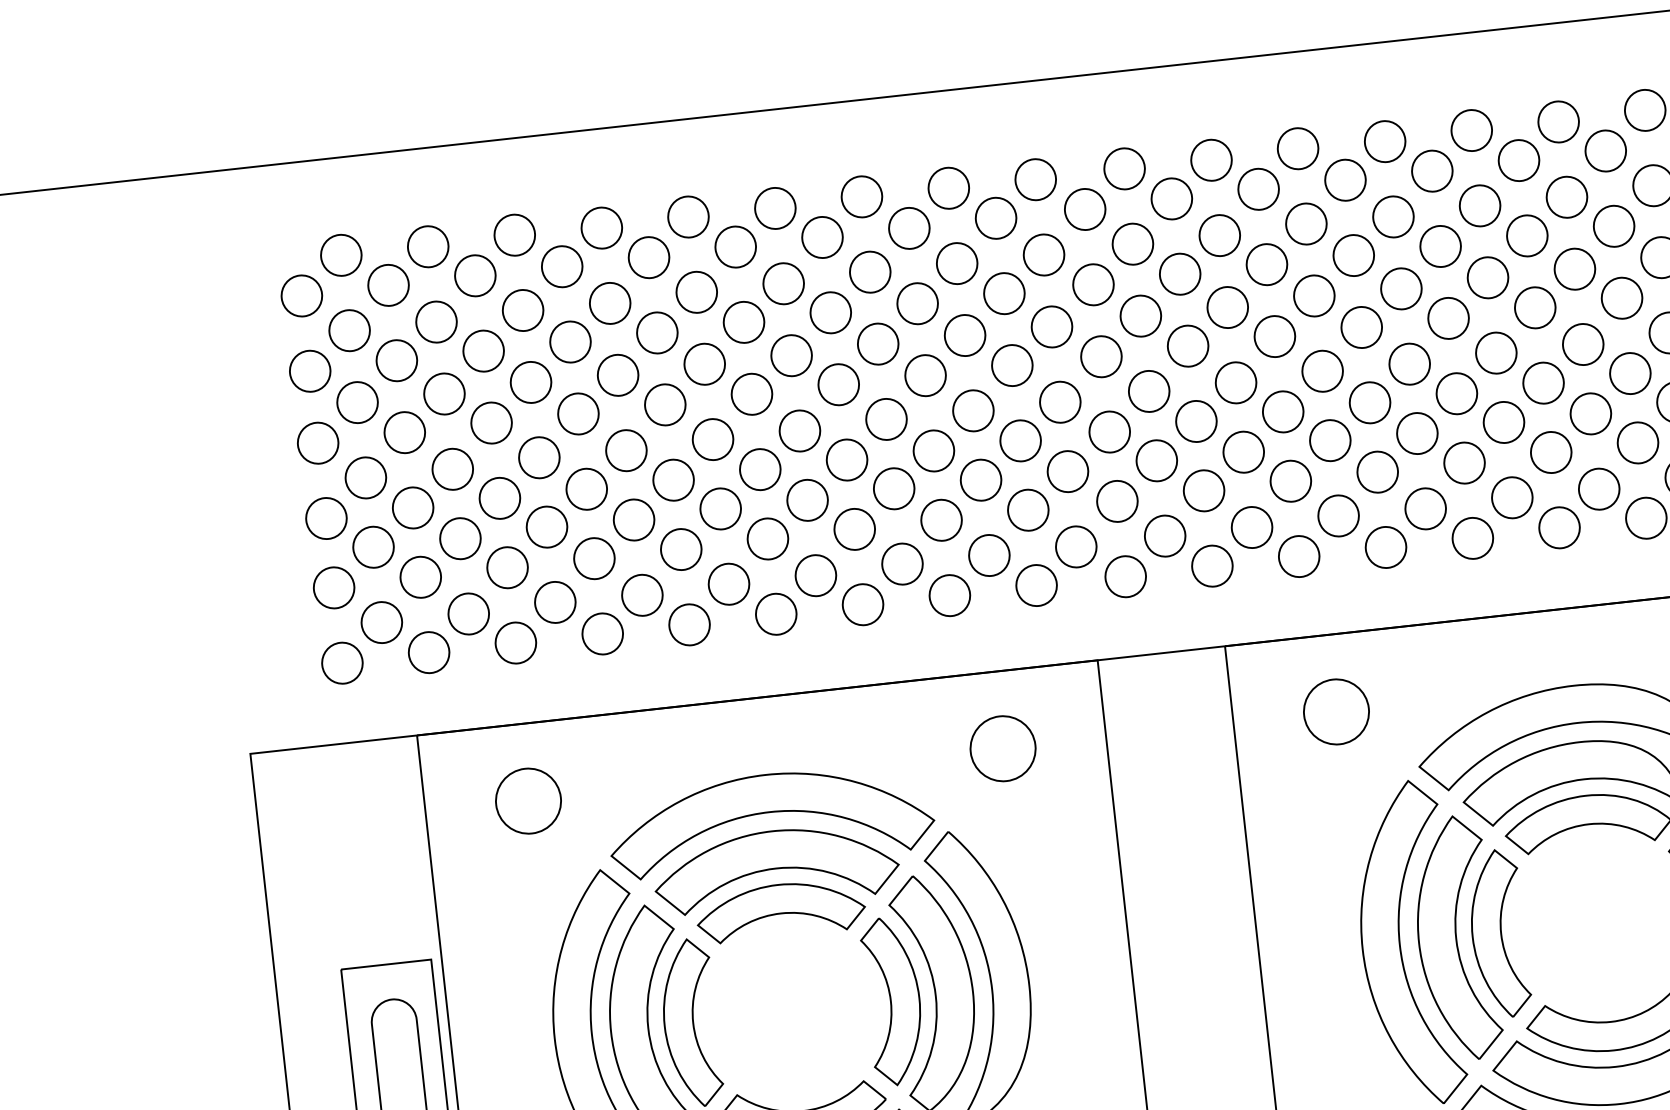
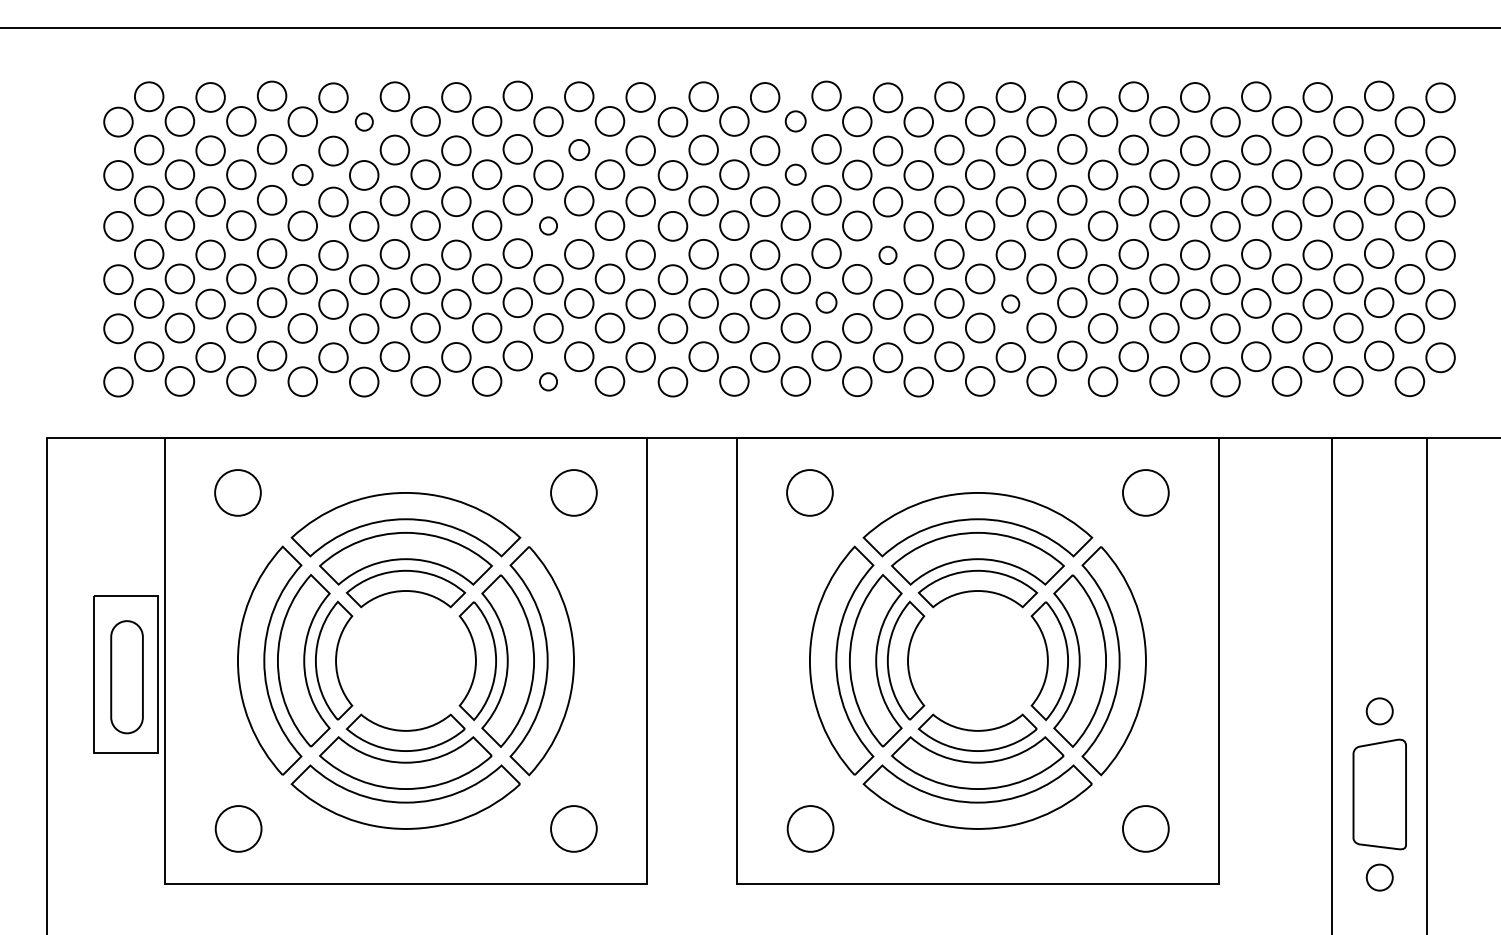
part: (1258, 189) -> (795, 121), size x0.7
part: (649, 256) -> (364, 121), size x0.6
part: (957, 262) -> (579, 149), size x0.7
part: (1266, 264) -> (795, 174), size x0.7
part: (570, 341) -> (302, 174), size x0.7
part: (1409, 364) -> (887, 255), size x0.6
part: (925, 374) -> (548, 225), size x0.6
part: (1590, 413) -> (1010, 303), size x0.6
part: (1330, 440) -> (826, 302), size x0.7
part: (949, 595) -> (548, 381), size x0.6

